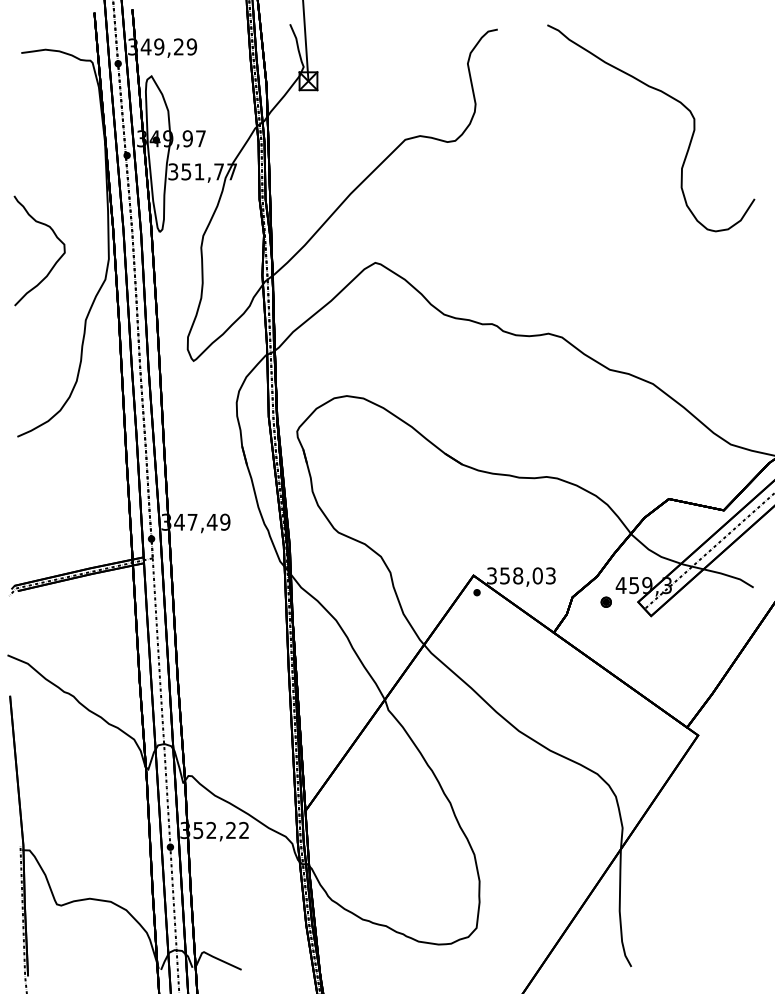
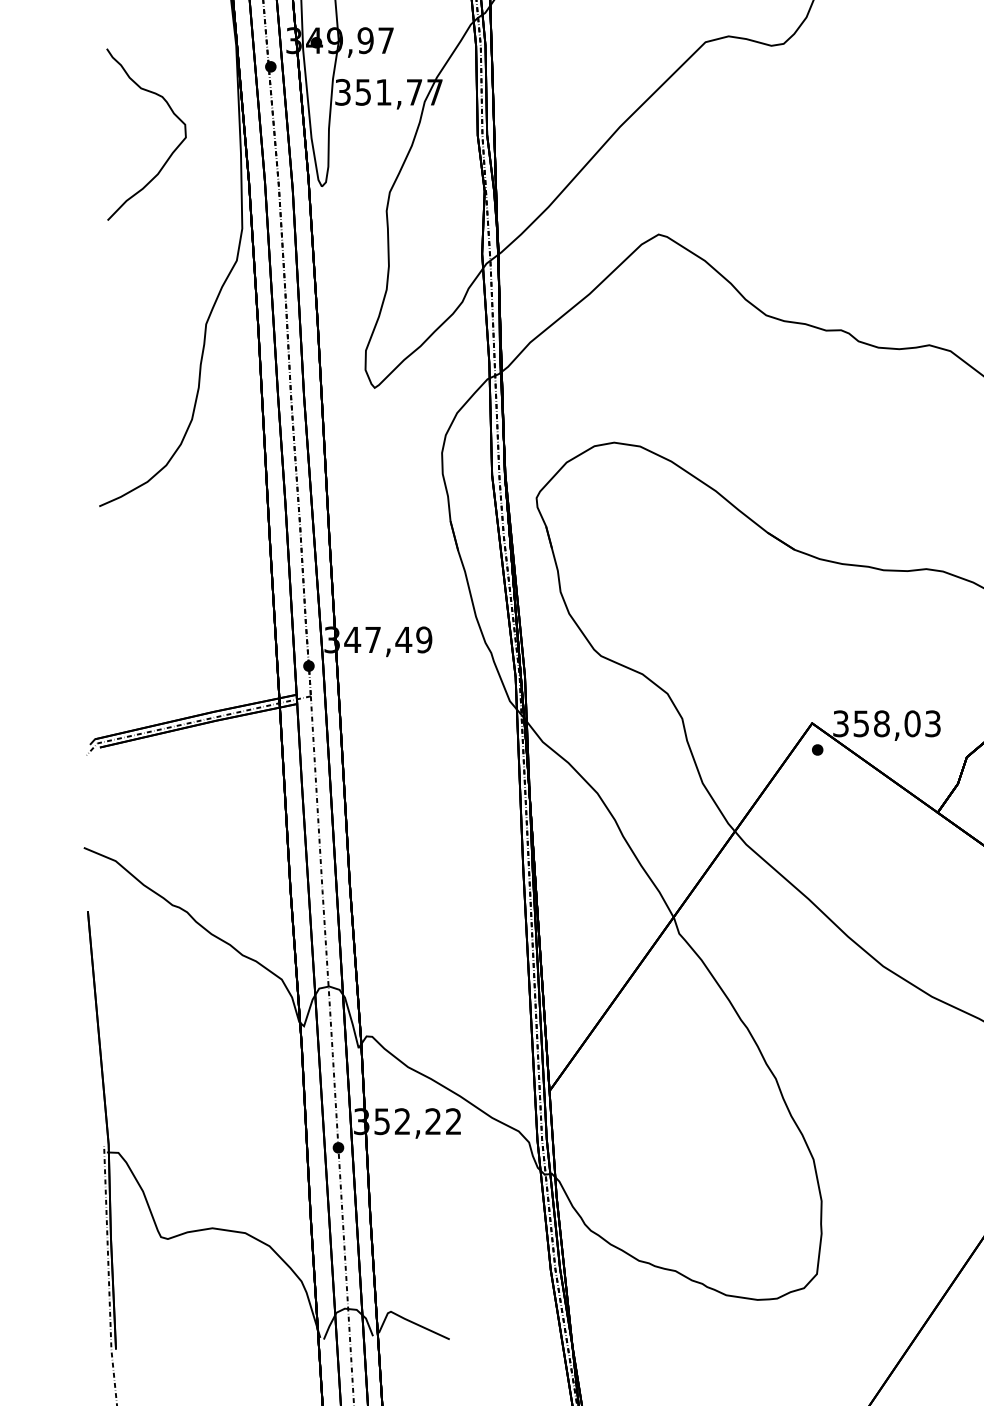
curve: (54, 263) -> (169, 154), moved

